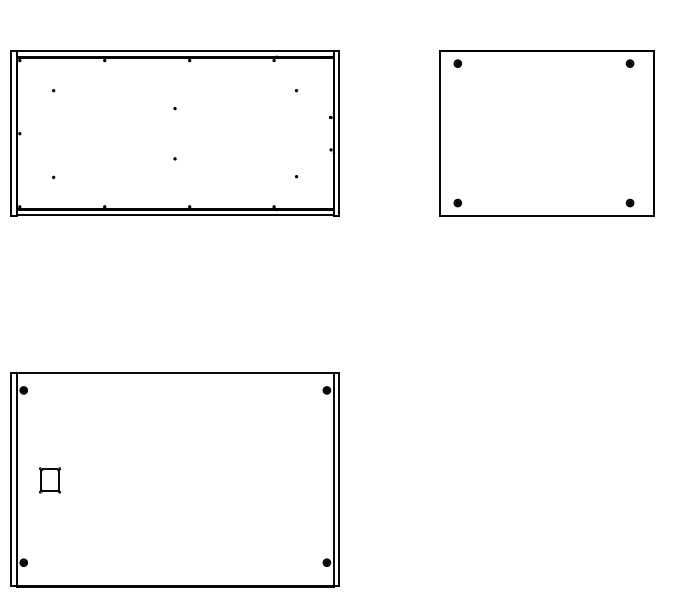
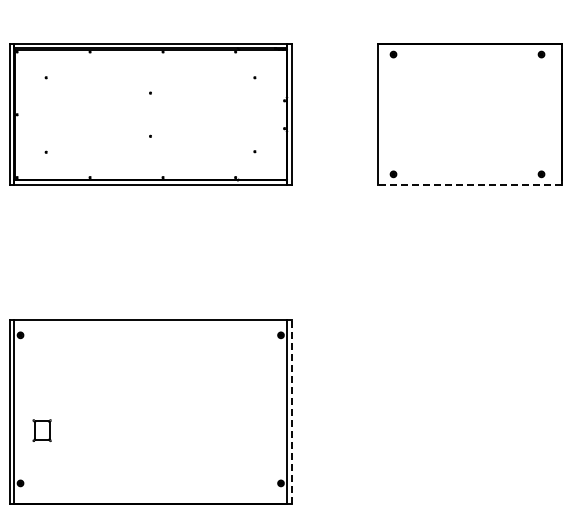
line: (547, 216) -> (470, 185), solid -> dashed
line: (339, 479) -> (291, 411), solid -> dashed
part: (49, 480) -> (41, 430), moved

